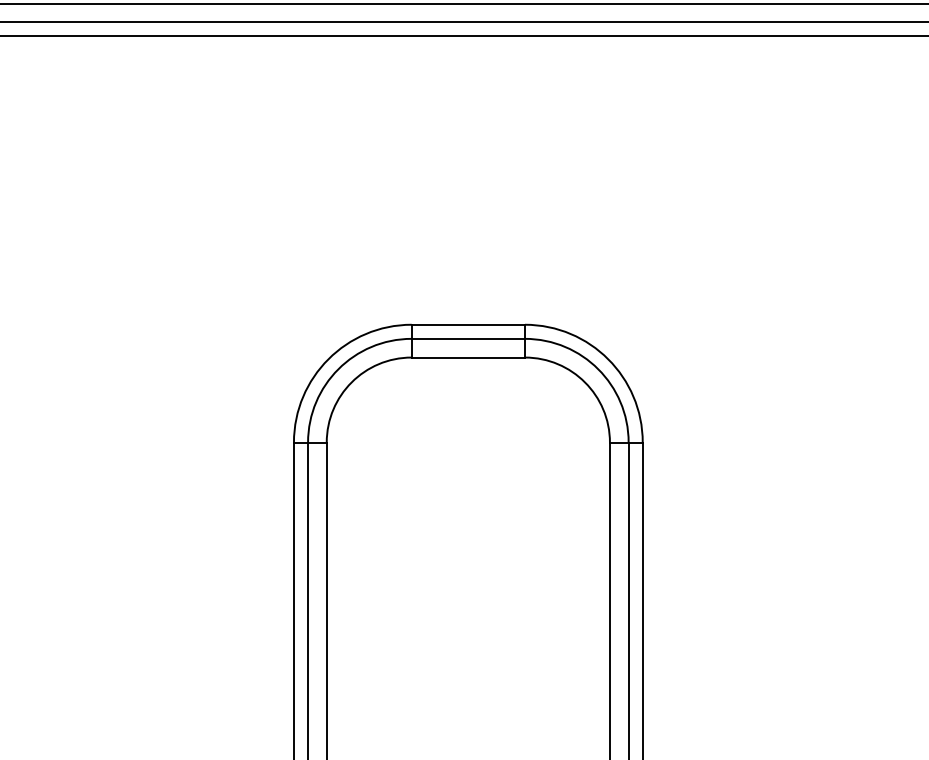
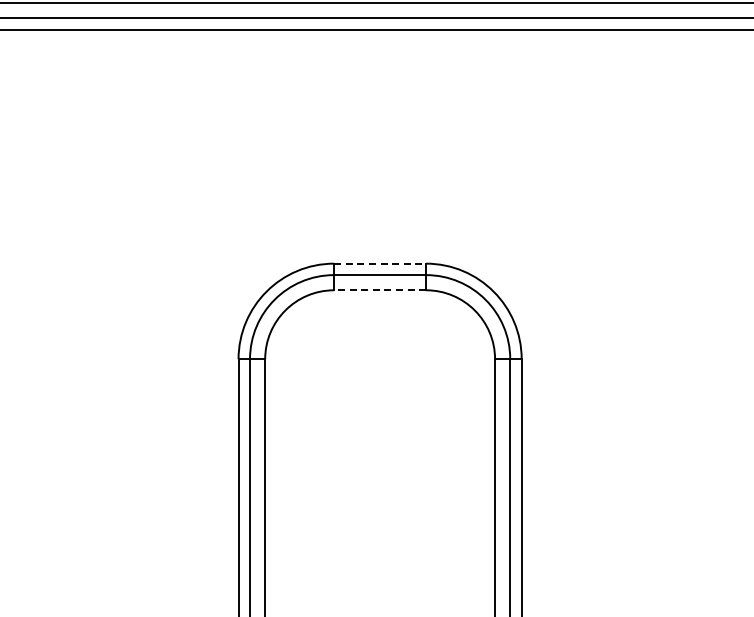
line: (468, 324) -> (380, 263), solid -> dashed
line: (468, 357) -> (380, 290), solid -> dashed

